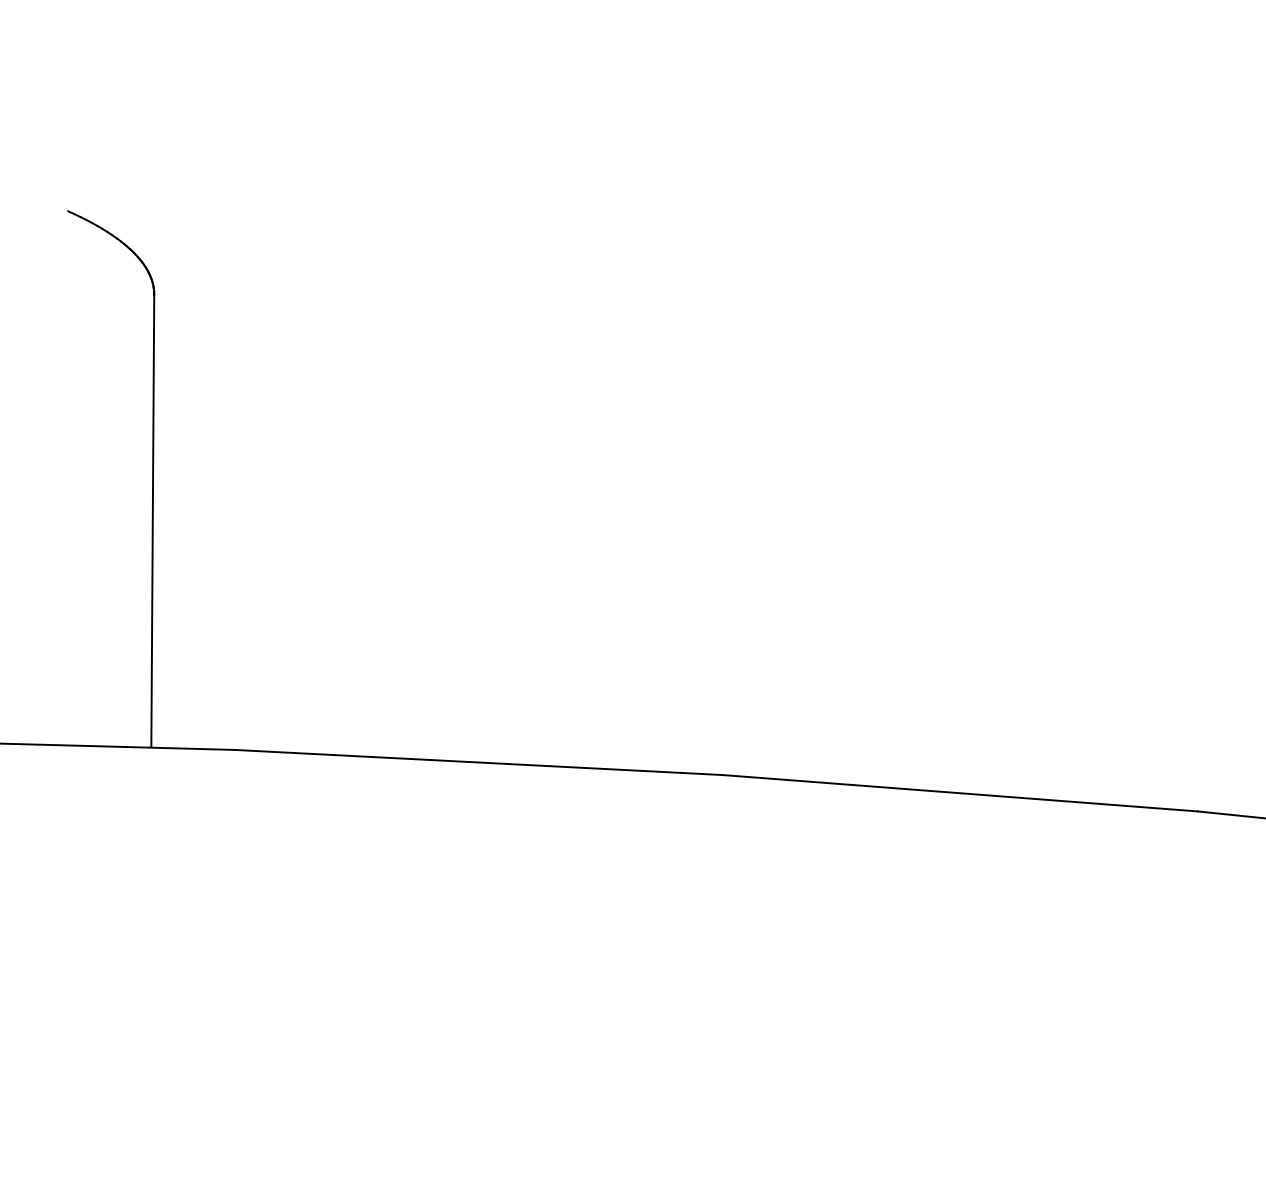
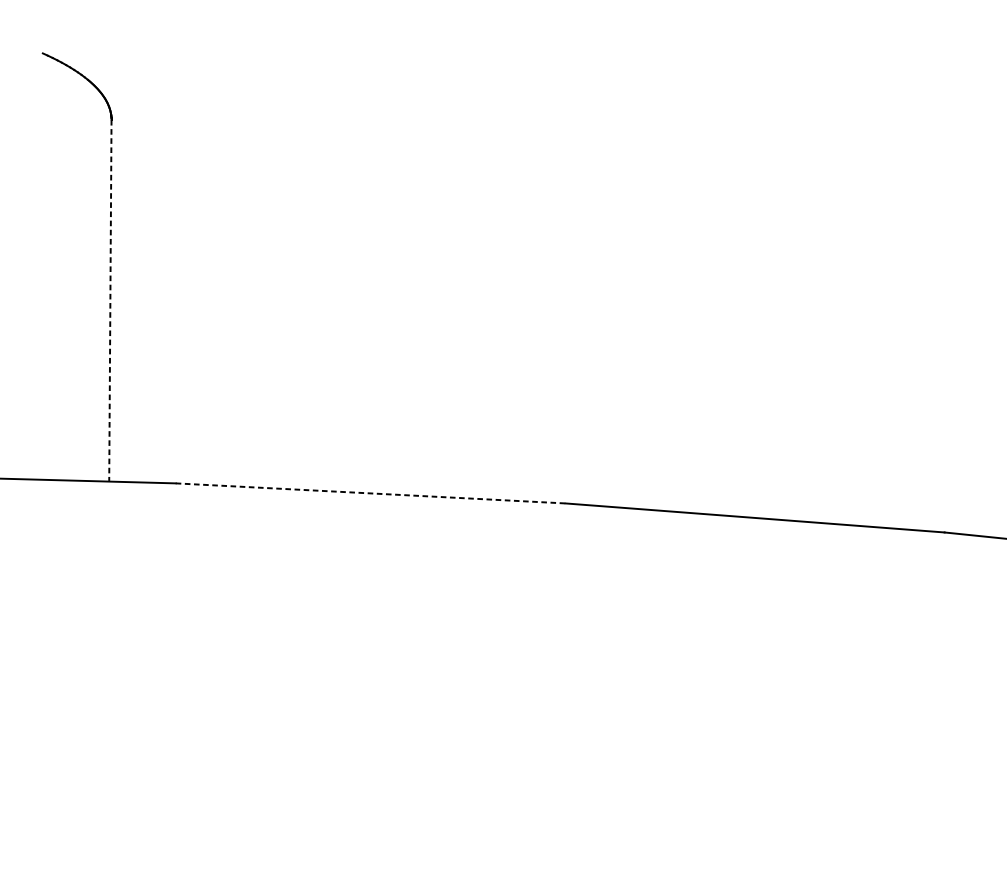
line: (152, 521) -> (110, 301), solid -> dashed
line: (478, 762) -> (370, 493), solid -> dashed

